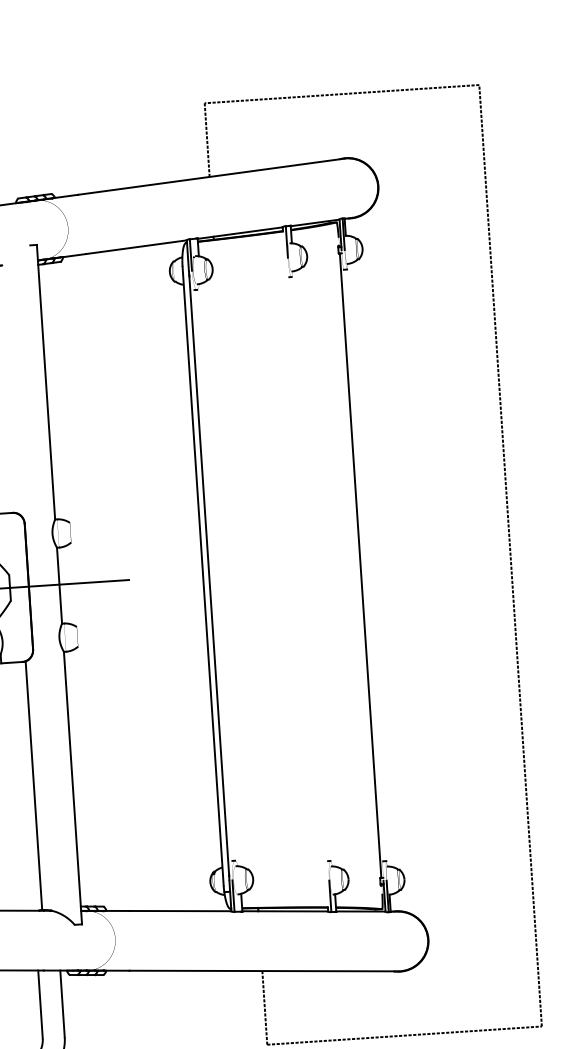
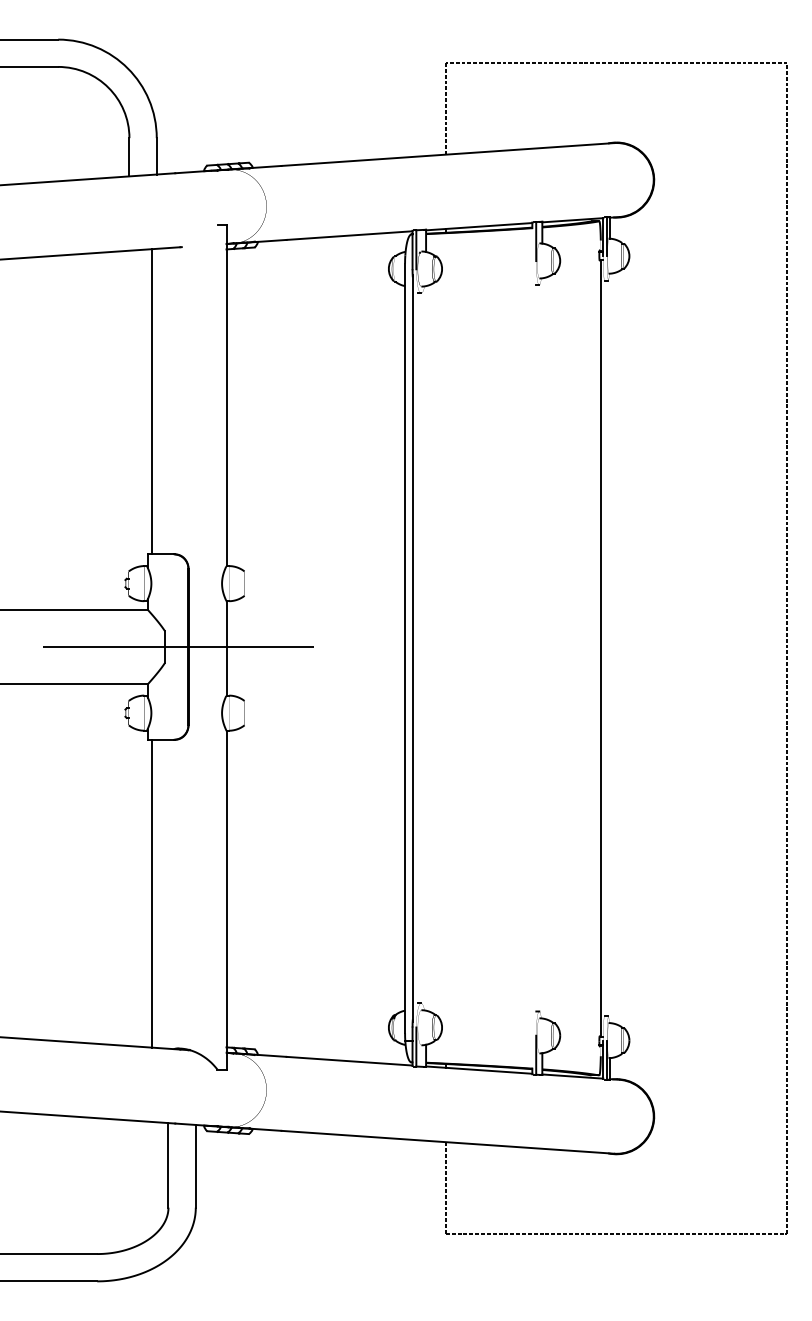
line: (34, 785) -> (152, 893), moved

